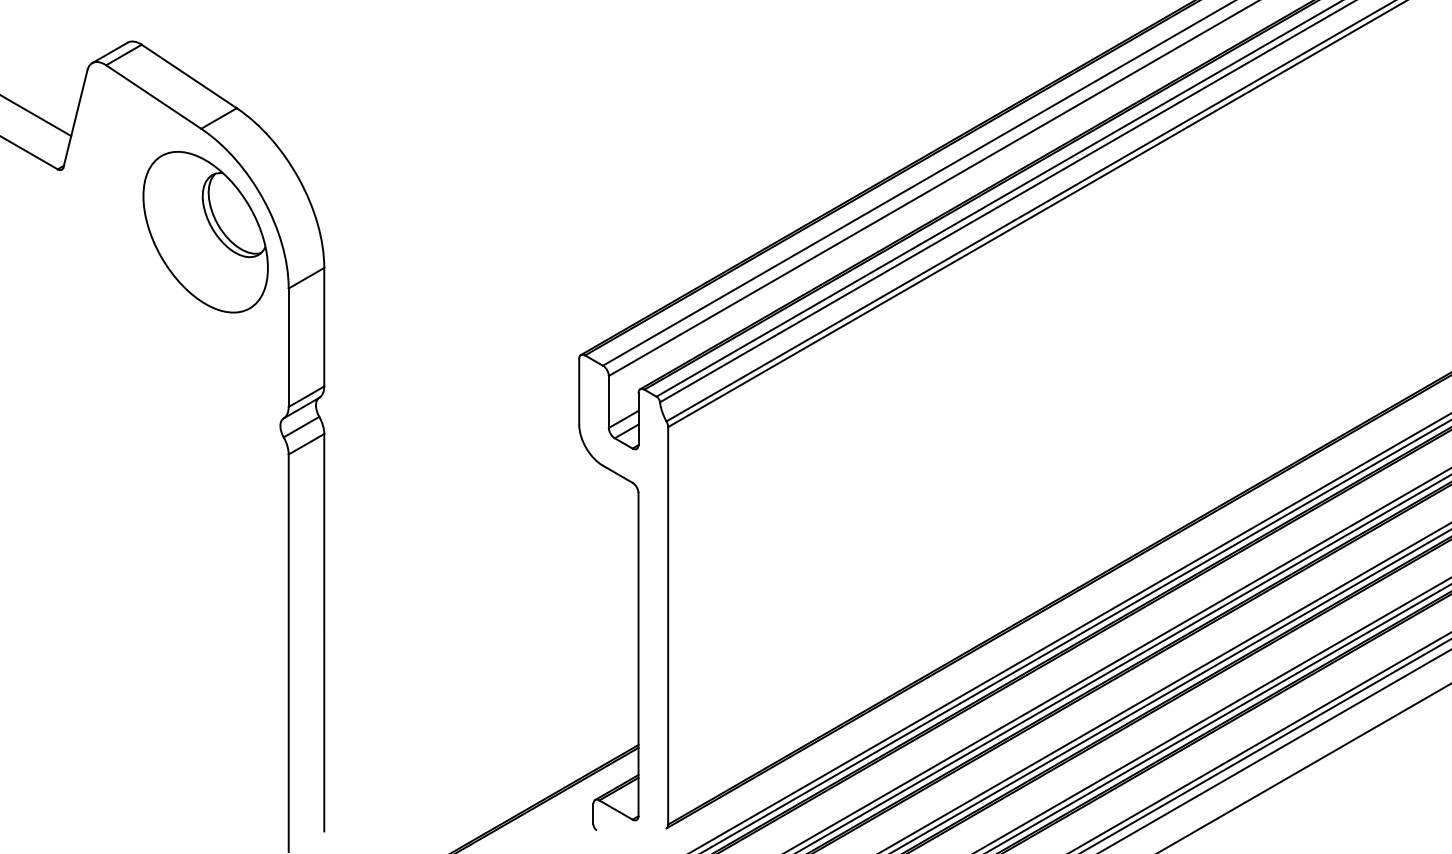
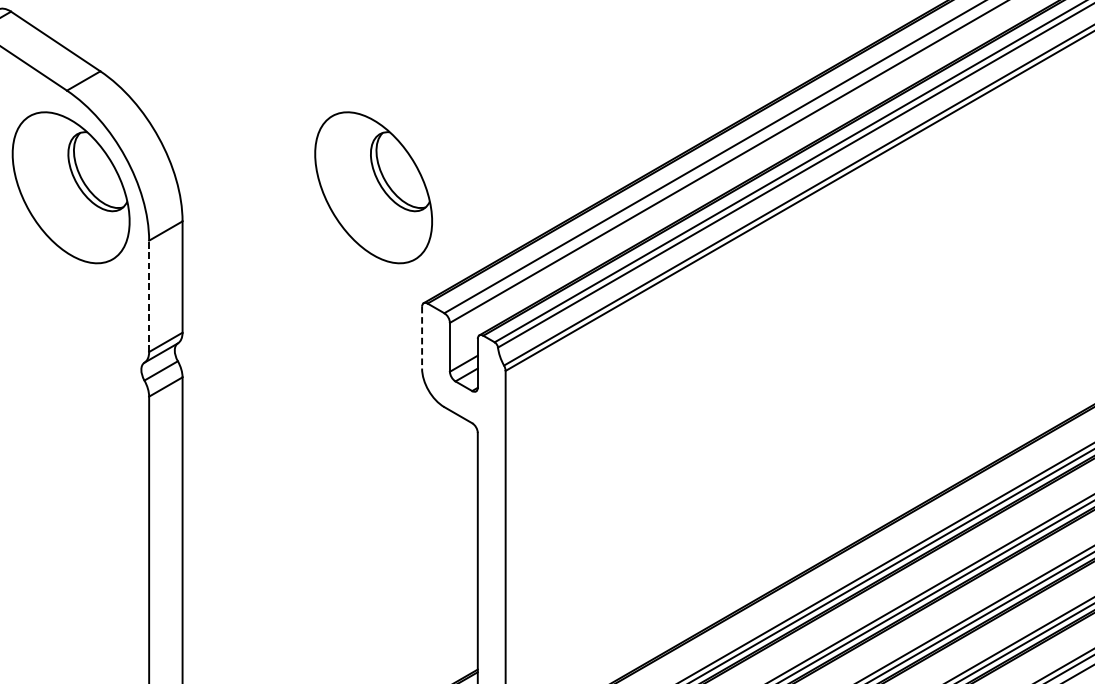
part: (527, 232) -> (373, 188), added
line: (288, 347) -> (148, 296), solid -> dashed
line: (579, 391) -> (422, 337), solid -> dashed

